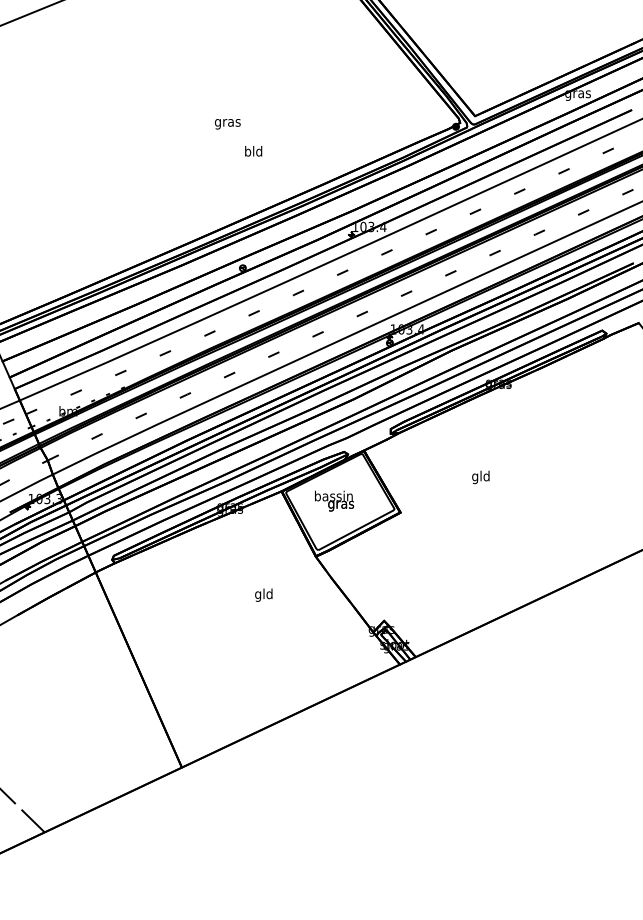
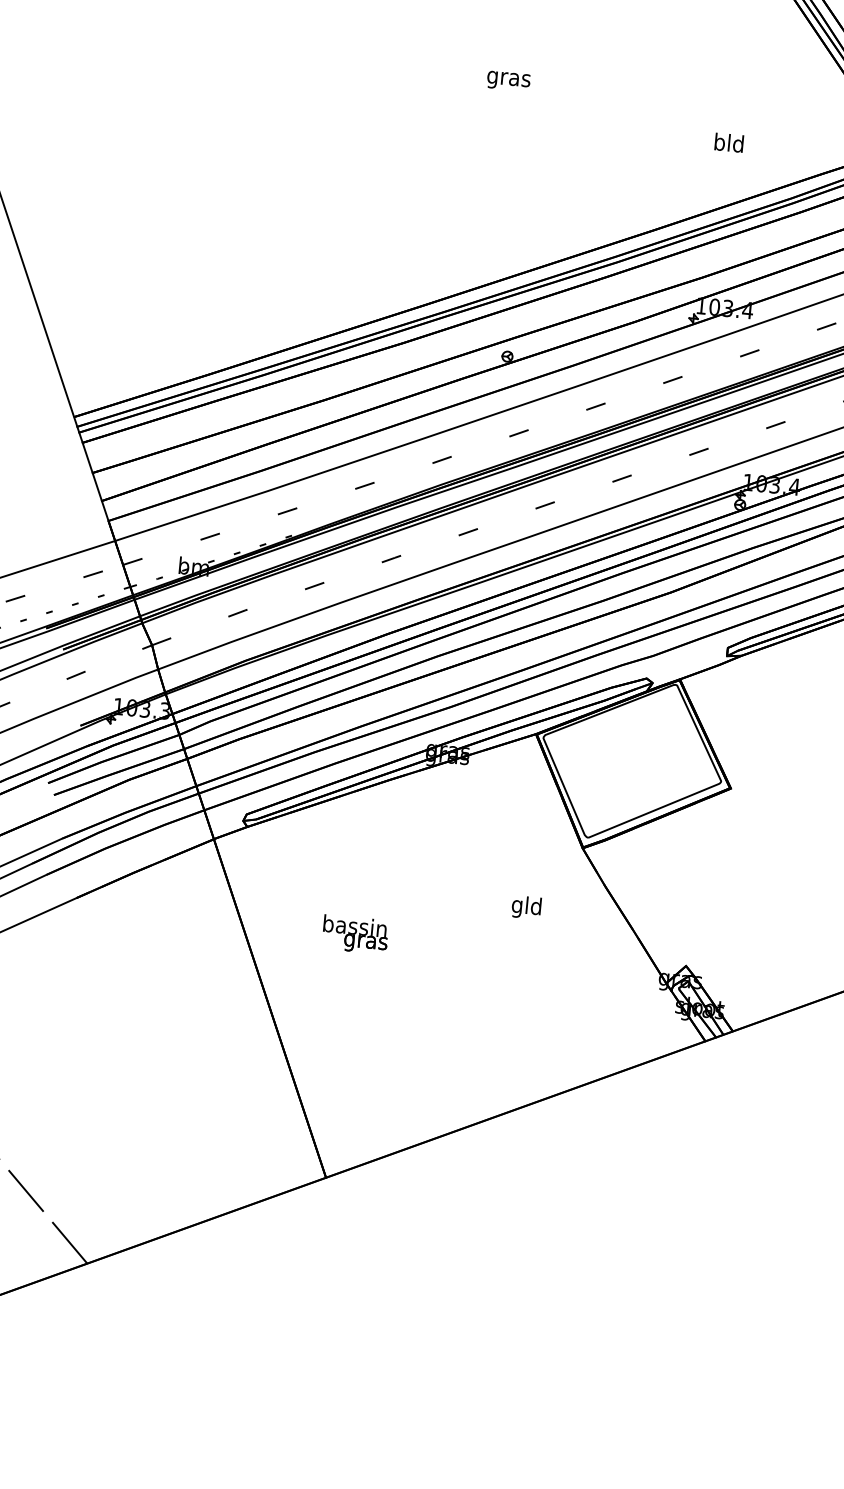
text: (227, 124) -> (508, 81), moved
text: (253, 151) -> (728, 143), moved
text: (334, 500) -> (355, 933), moved
text: (263, 594) -> (526, 906), moved

